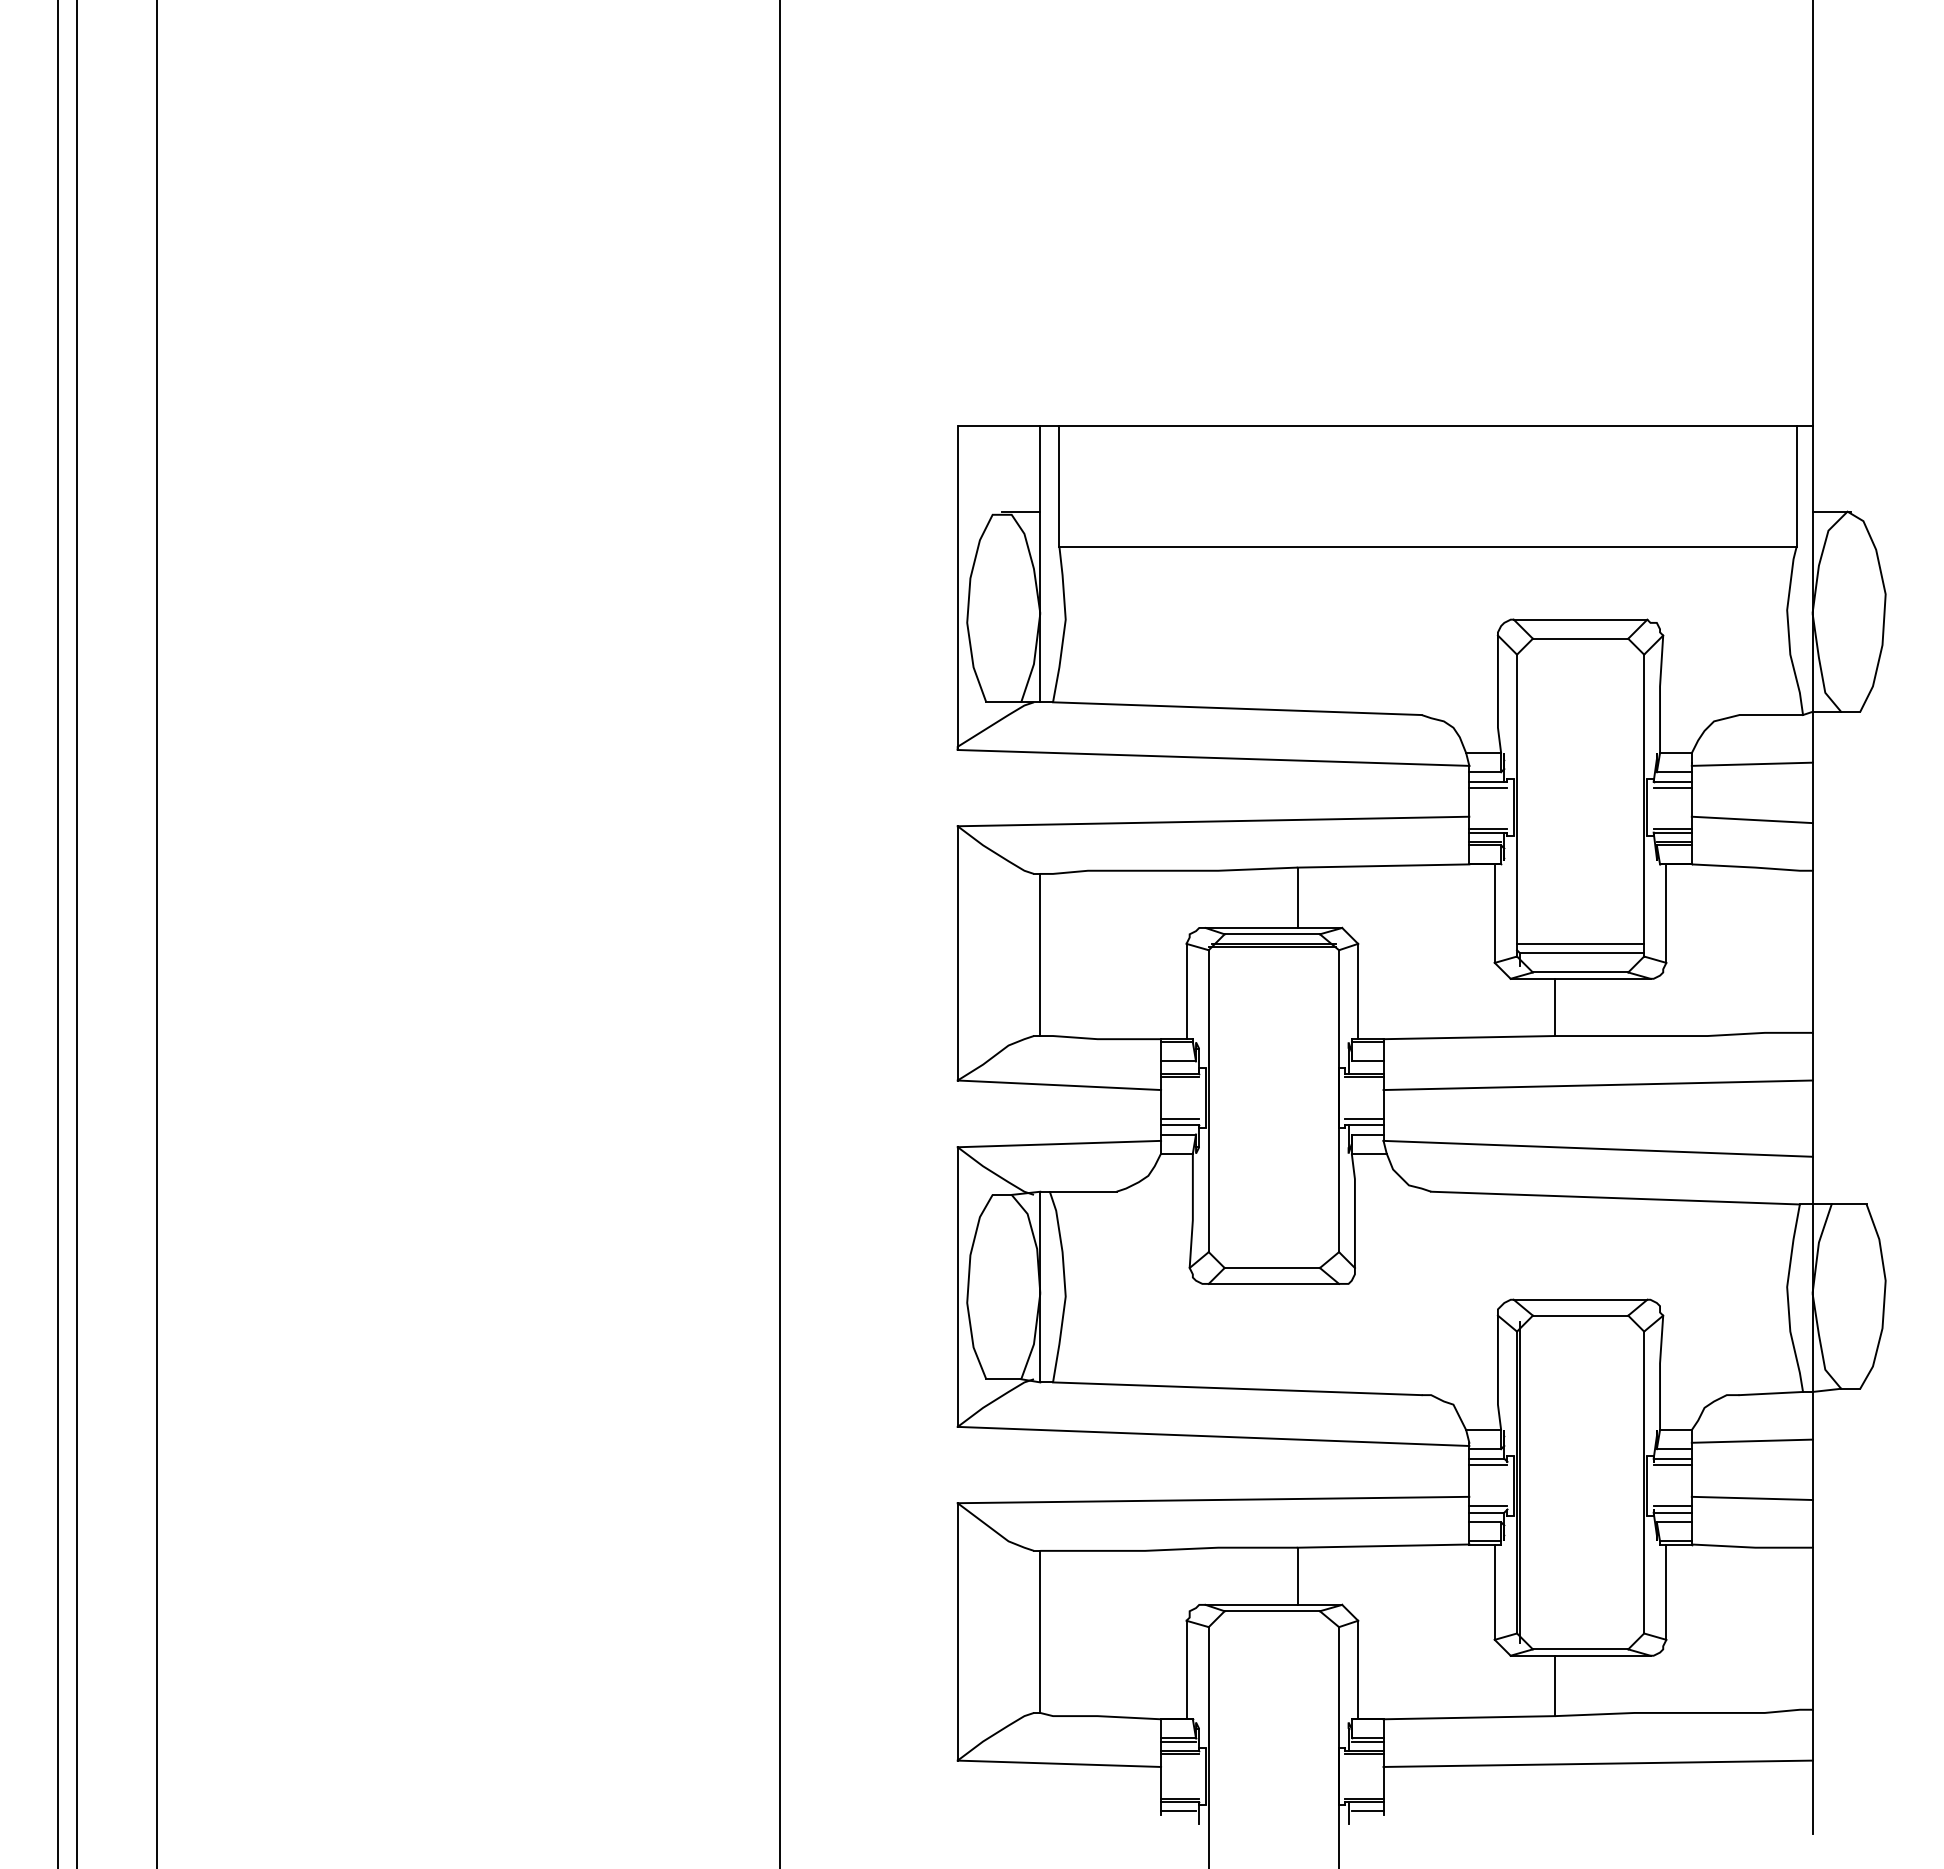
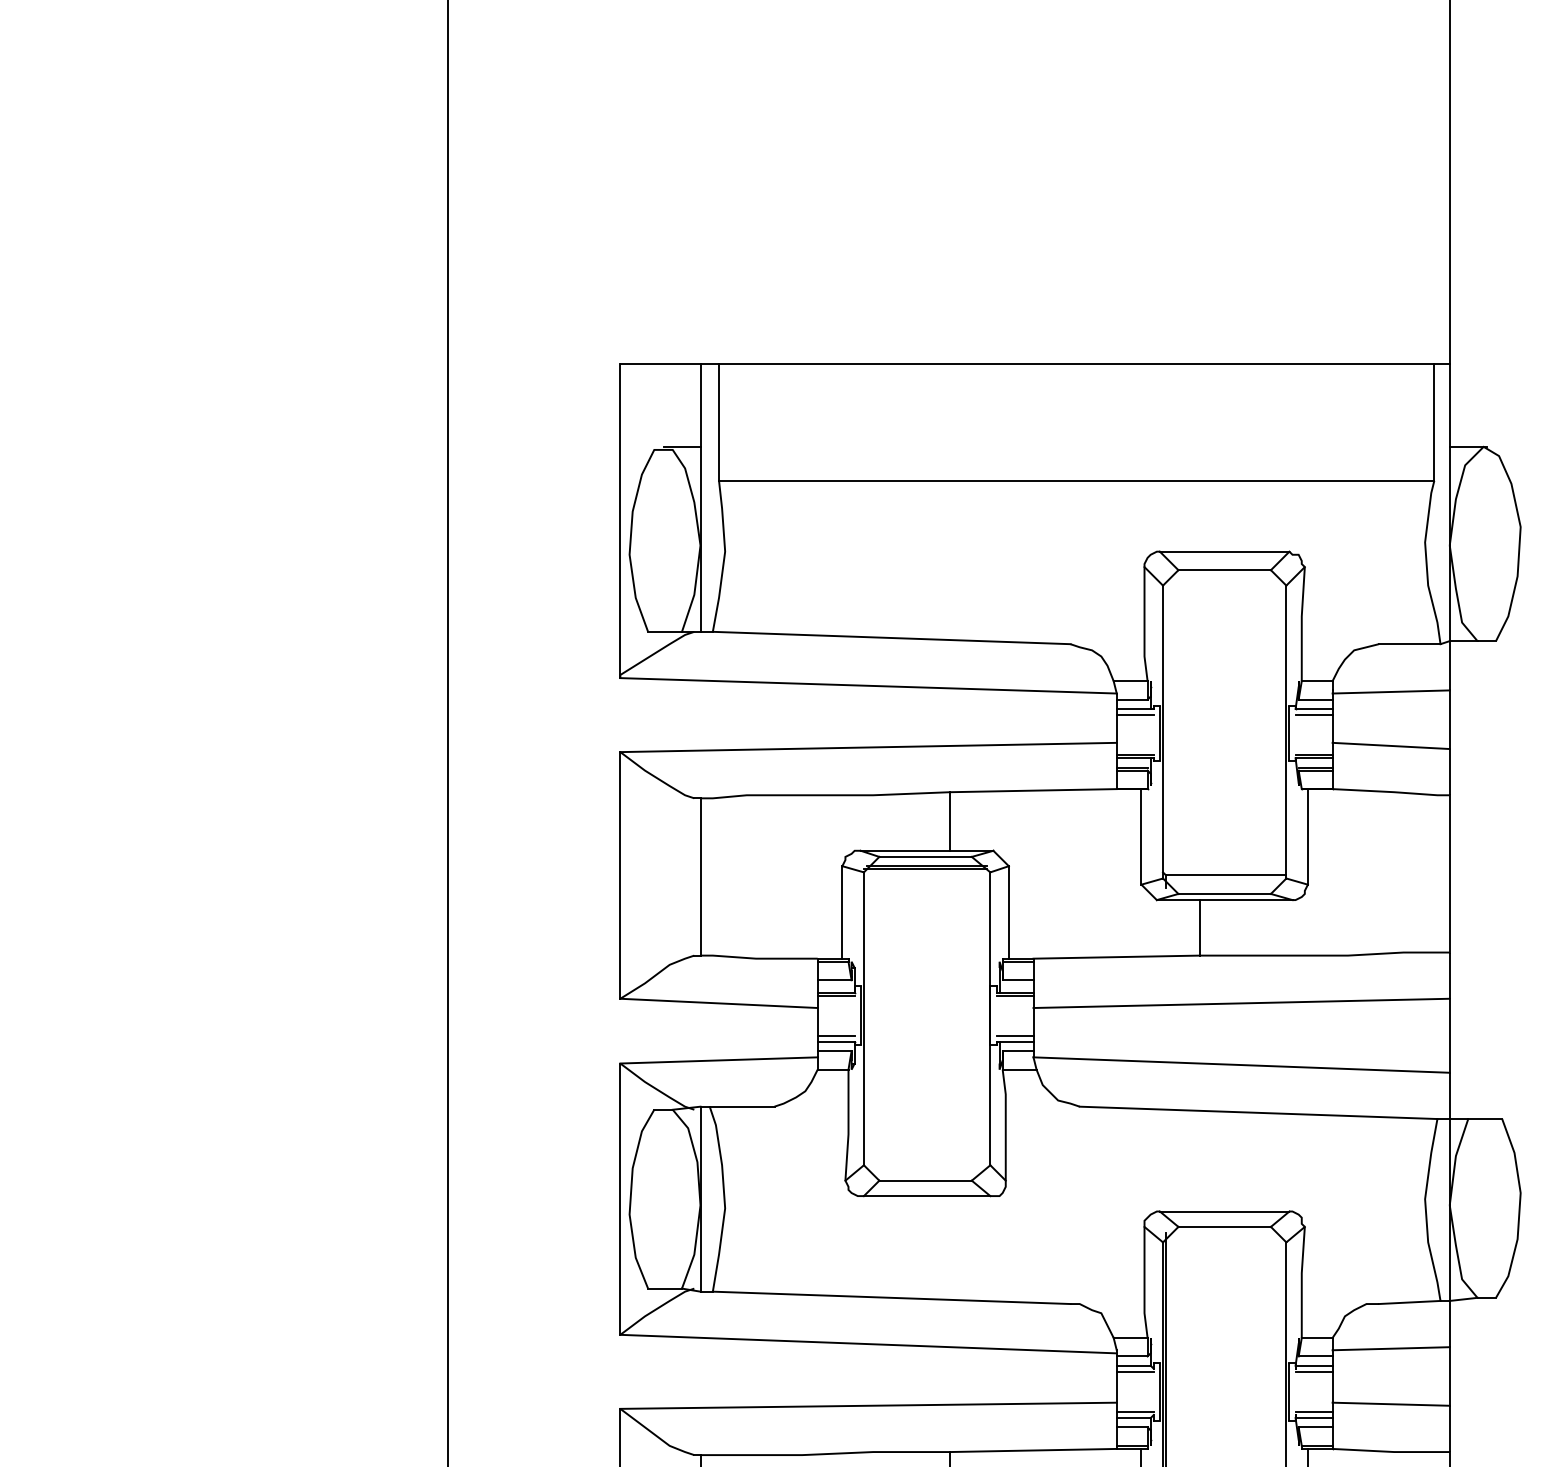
line: (1580, 943) -> (1224, 865), removed

